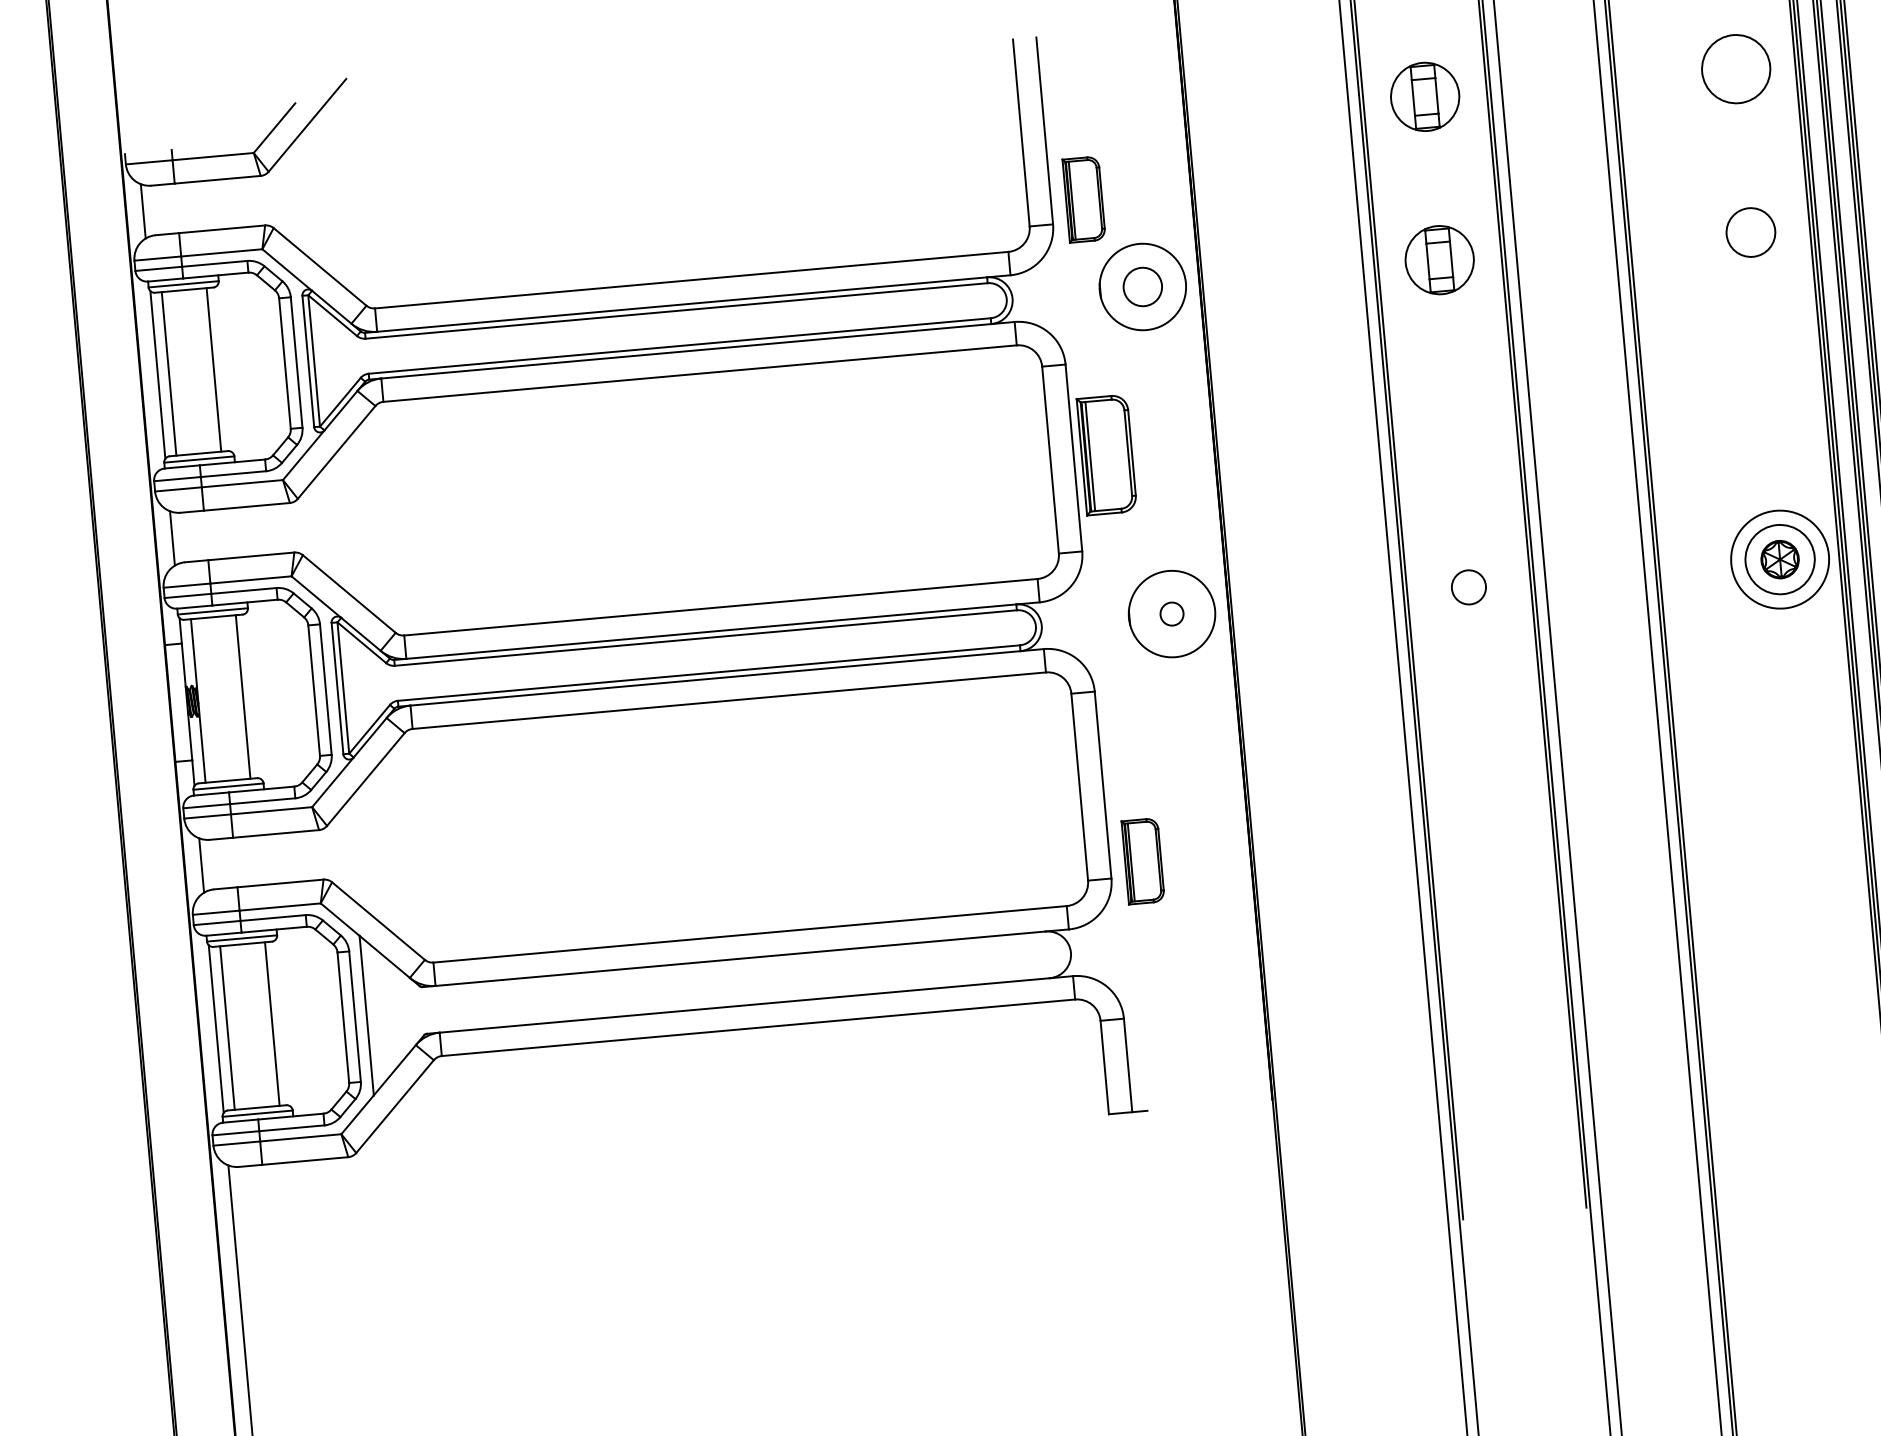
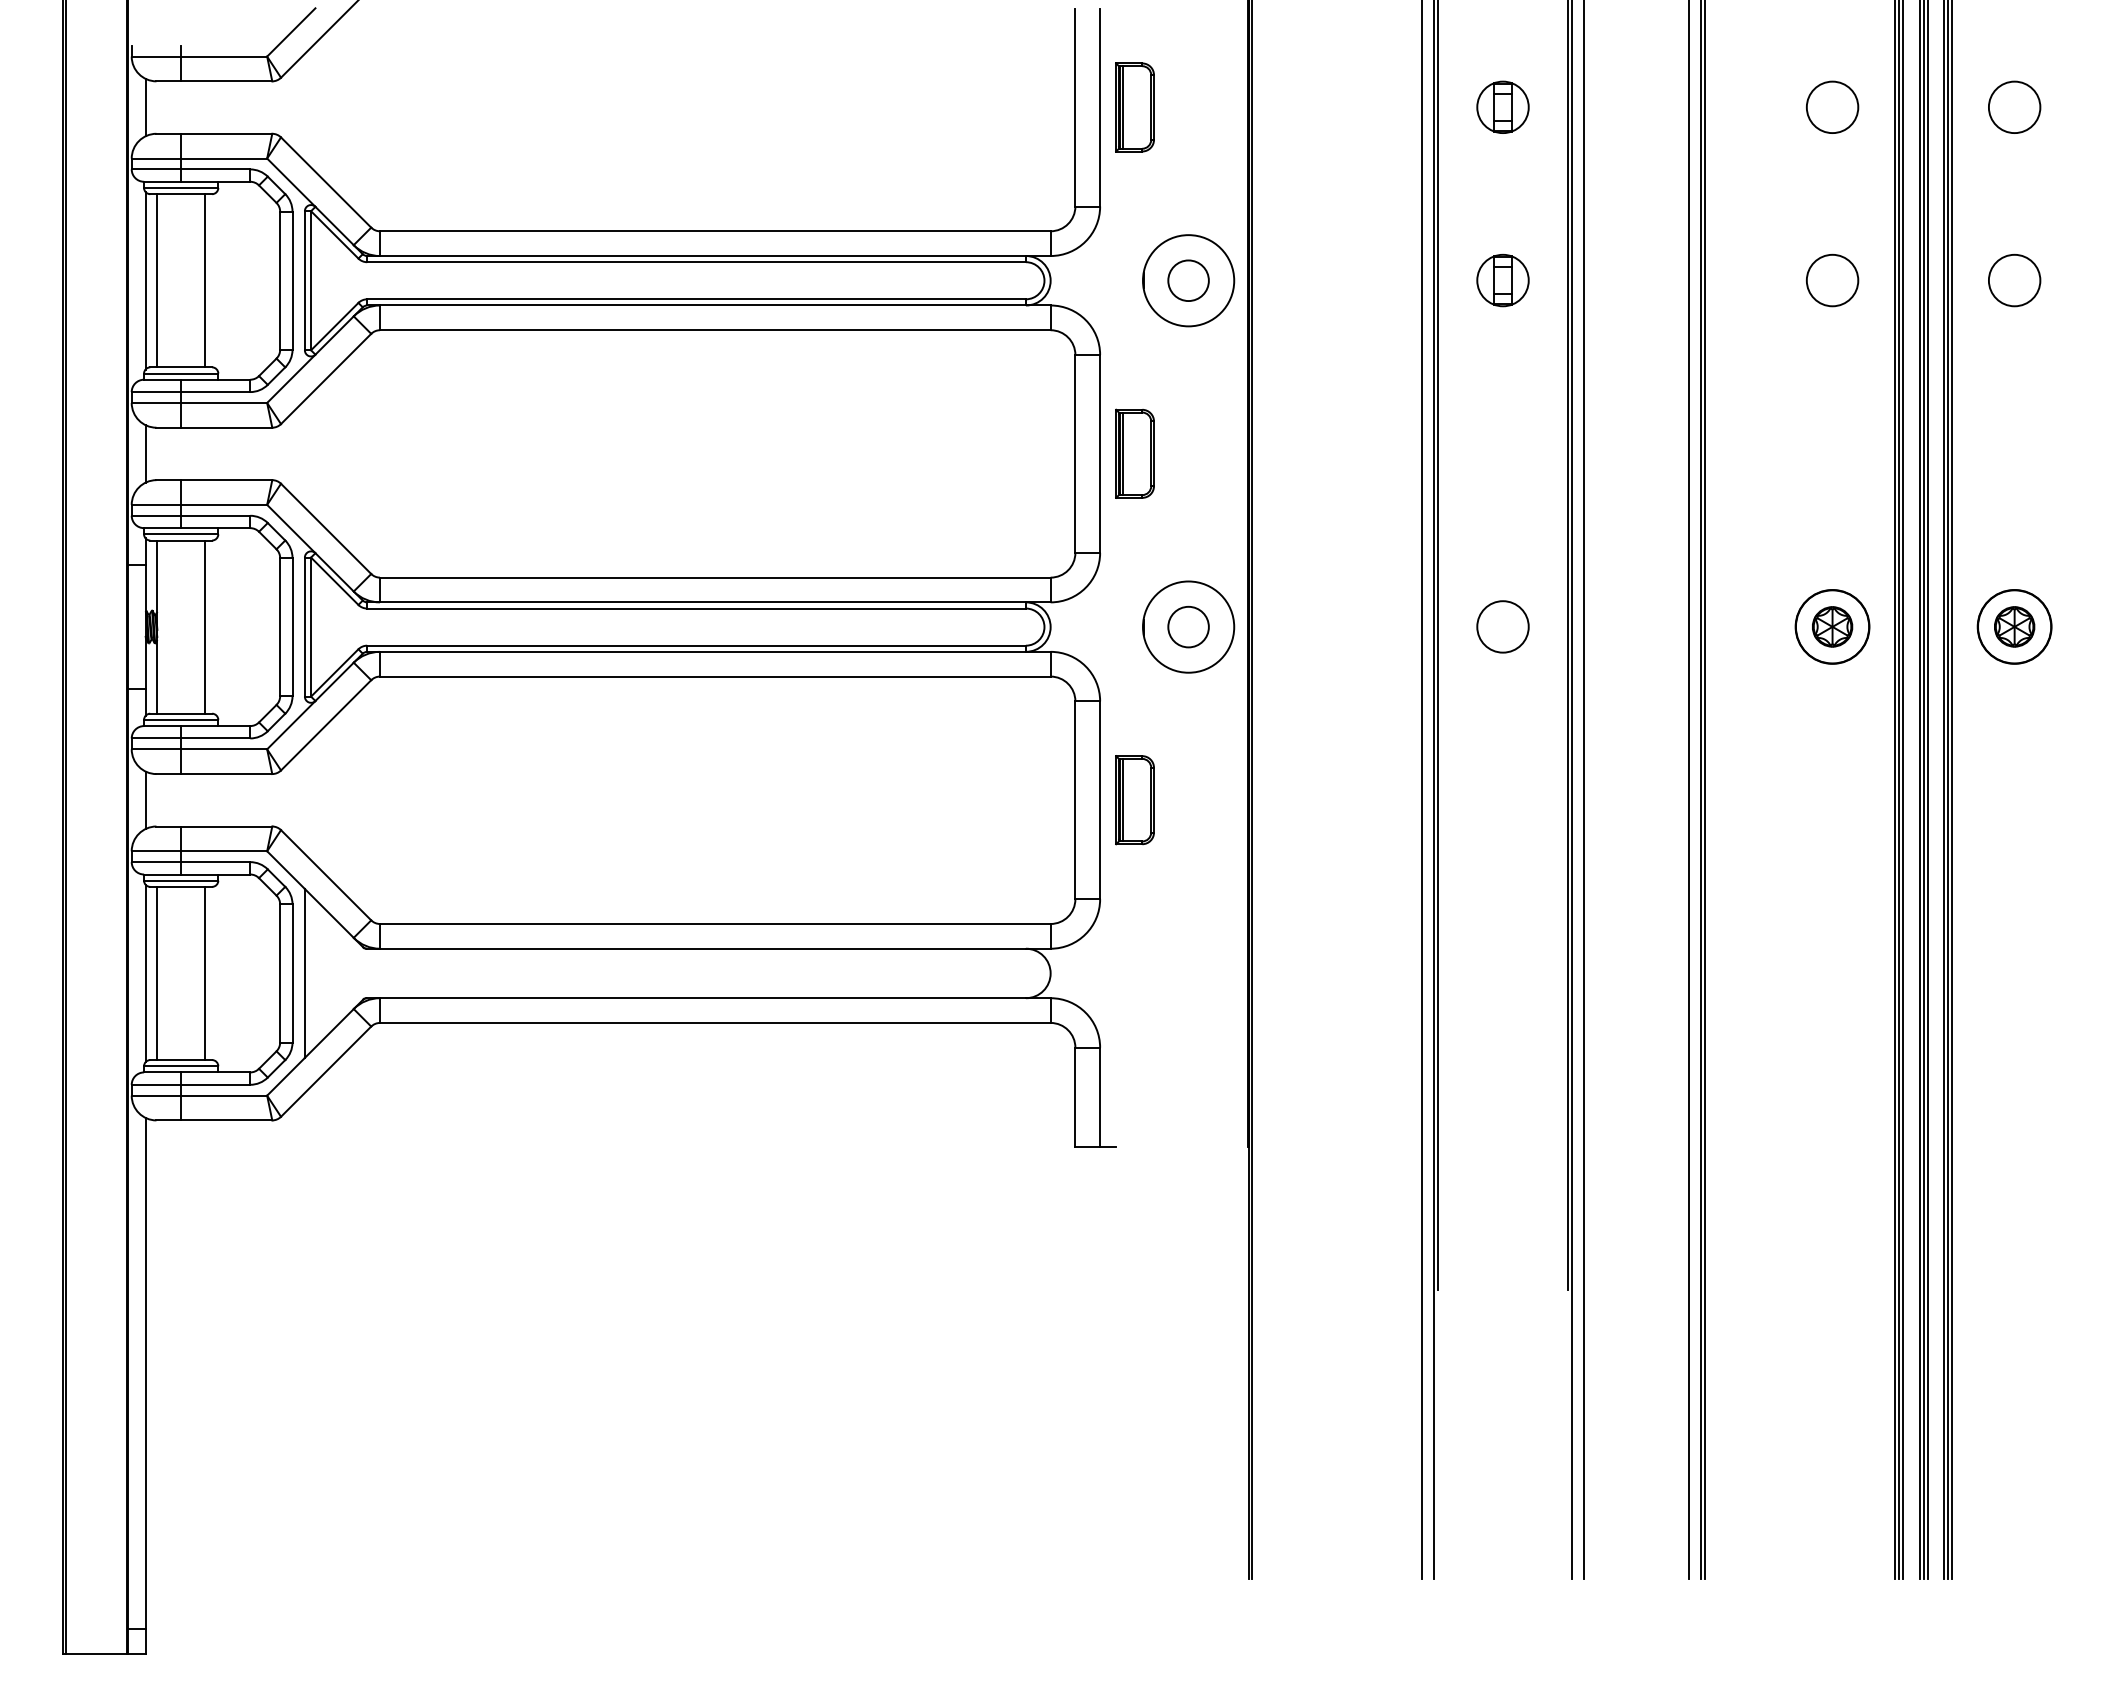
circle: (1736, 68) -> (1832, 106), size x0.71
part: (1424, 95) -> (1502, 106), size x0.71
part: (1083, 199) -> (1134, 107), moved
part: (1439, 260) -> (1502, 280), size x0.71
part: (1106, 454) -> (1134, 453), size x0.71
circle: (1780, 559) -> (1832, 626), size x0.71
circle: (1468, 587) -> (1502, 626), size x1.43
circle: (1171, 613) -> (1188, 626), size x1.67
part: (1142, 861) -> (1134, 800), moved

